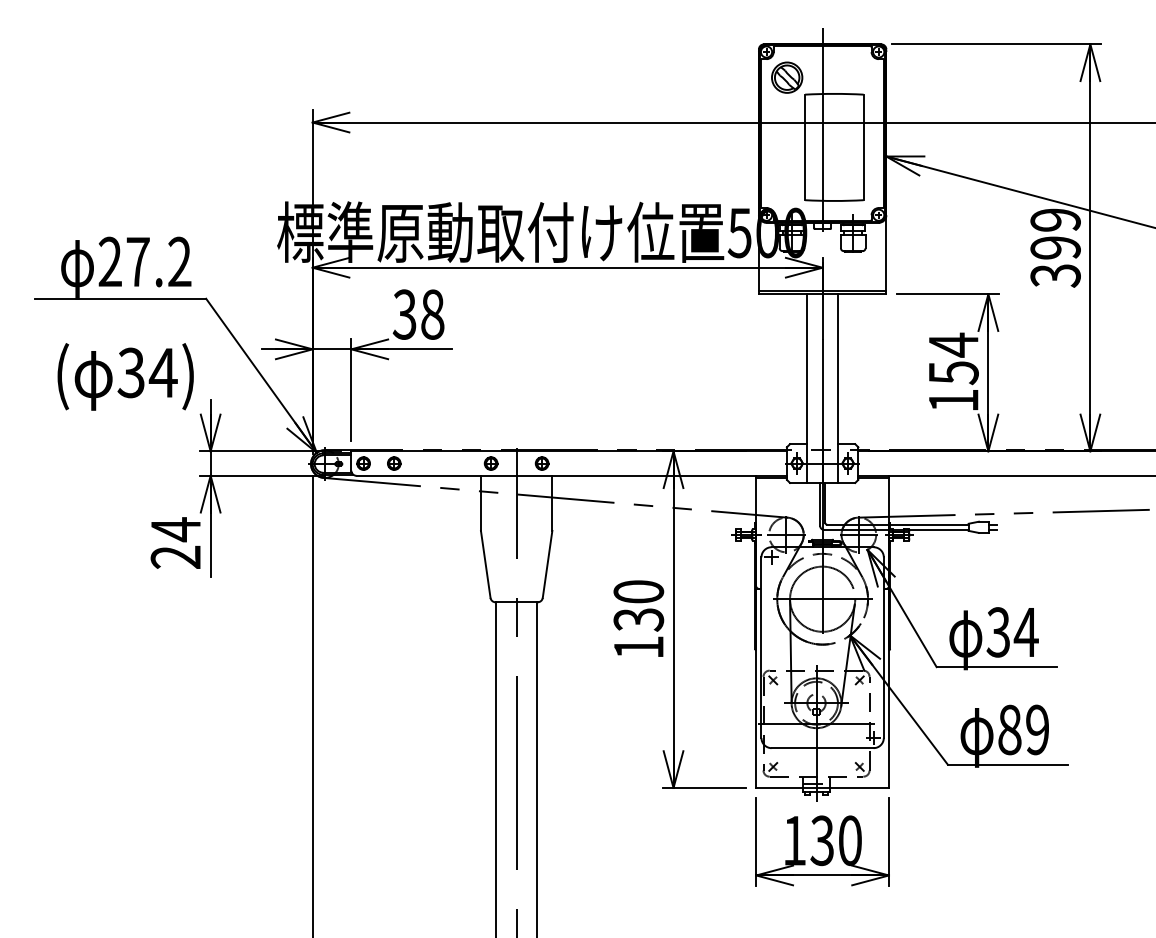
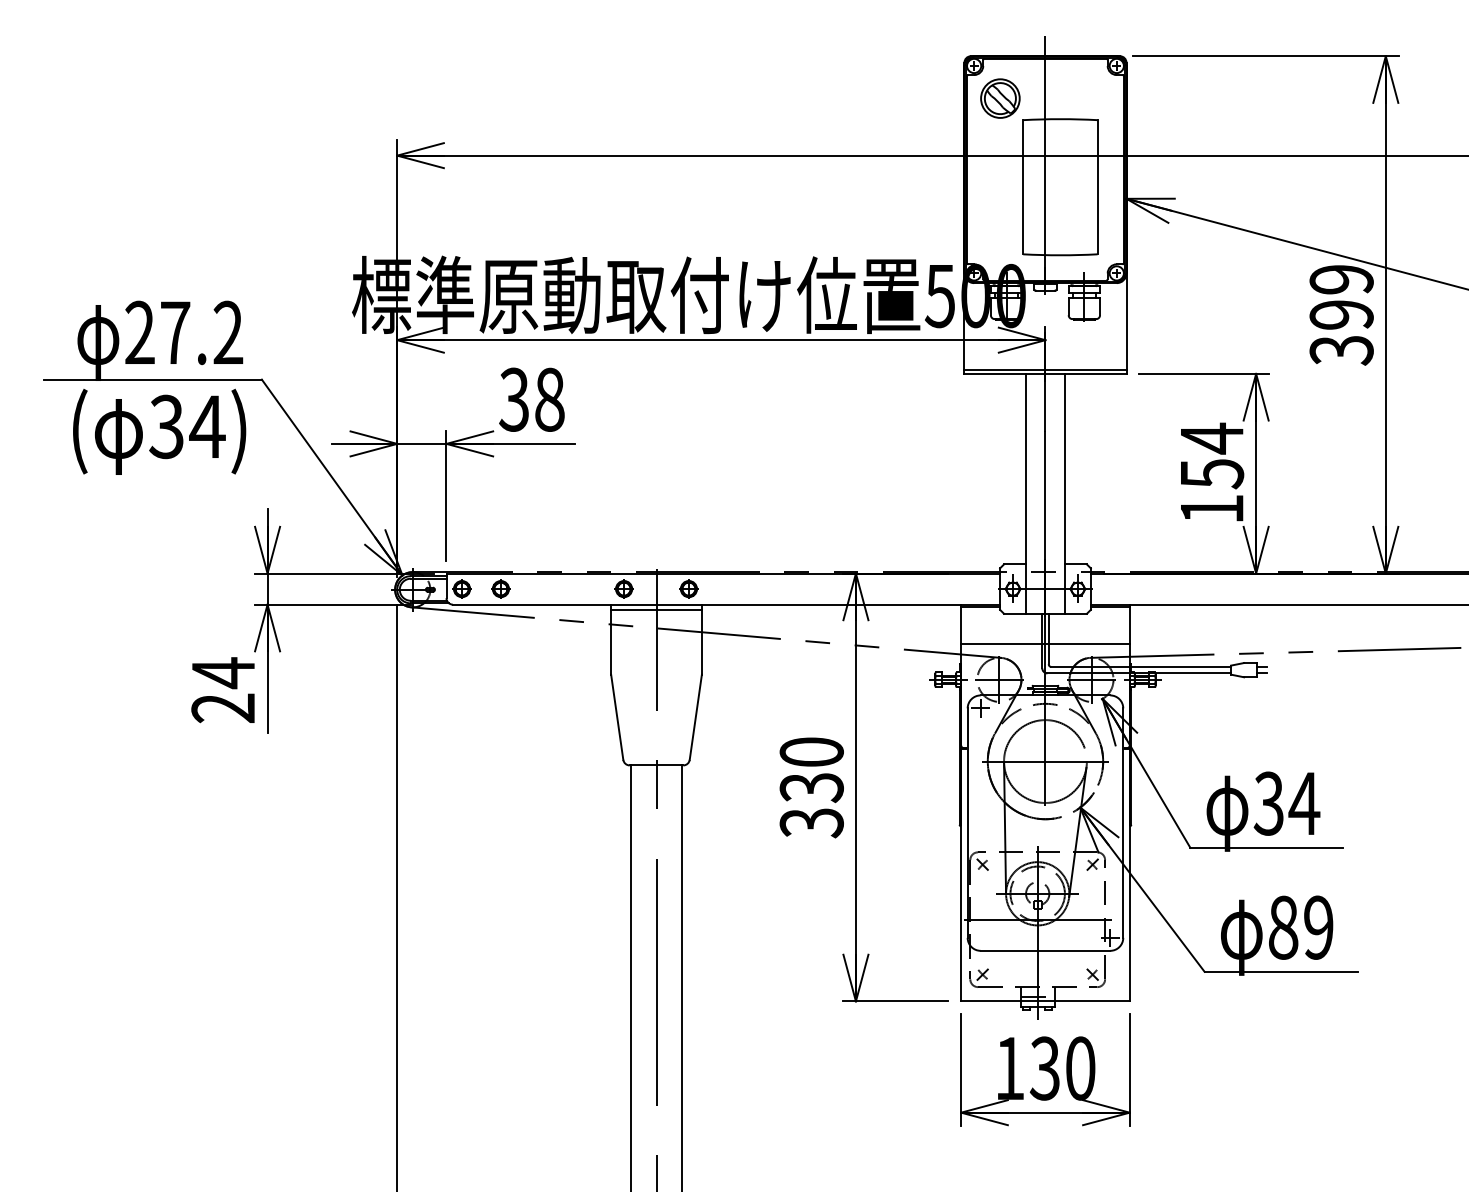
text: (125, 376) -> (159, 431), moved
line: (516, 479) -> (656, 609), added
line: (822, 506) -> (1045, 643), added
text: (638, 647) -> (811, 823), 130 -> 330

